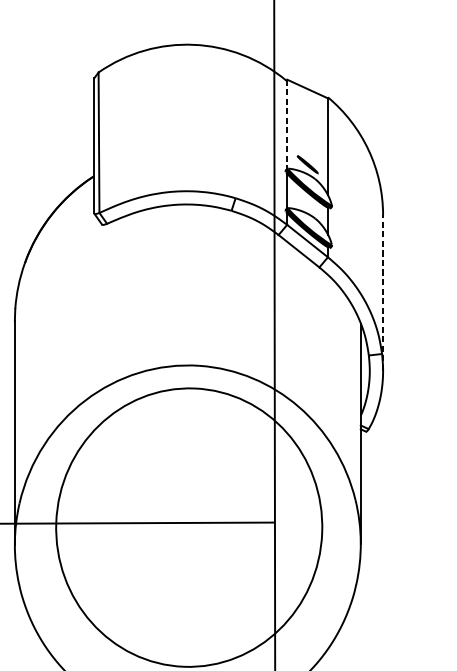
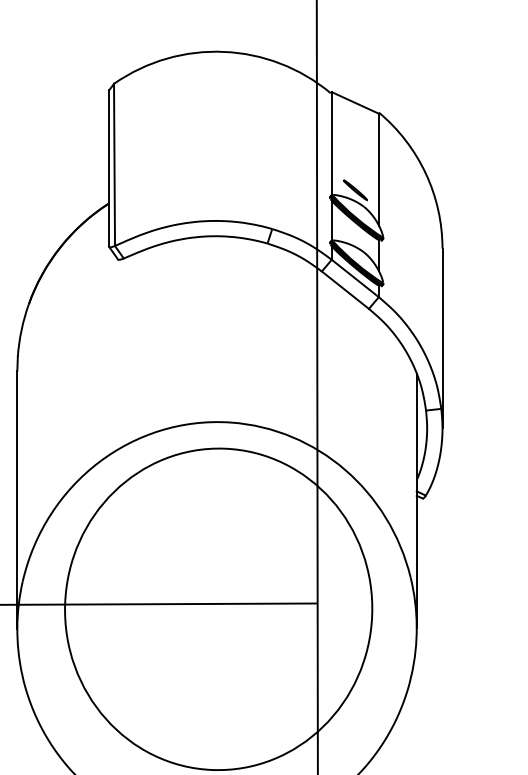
line: (286, 124) -> (331, 143), dashed -> solid
line: (383, 293) -> (442, 338), dashed -> solid

